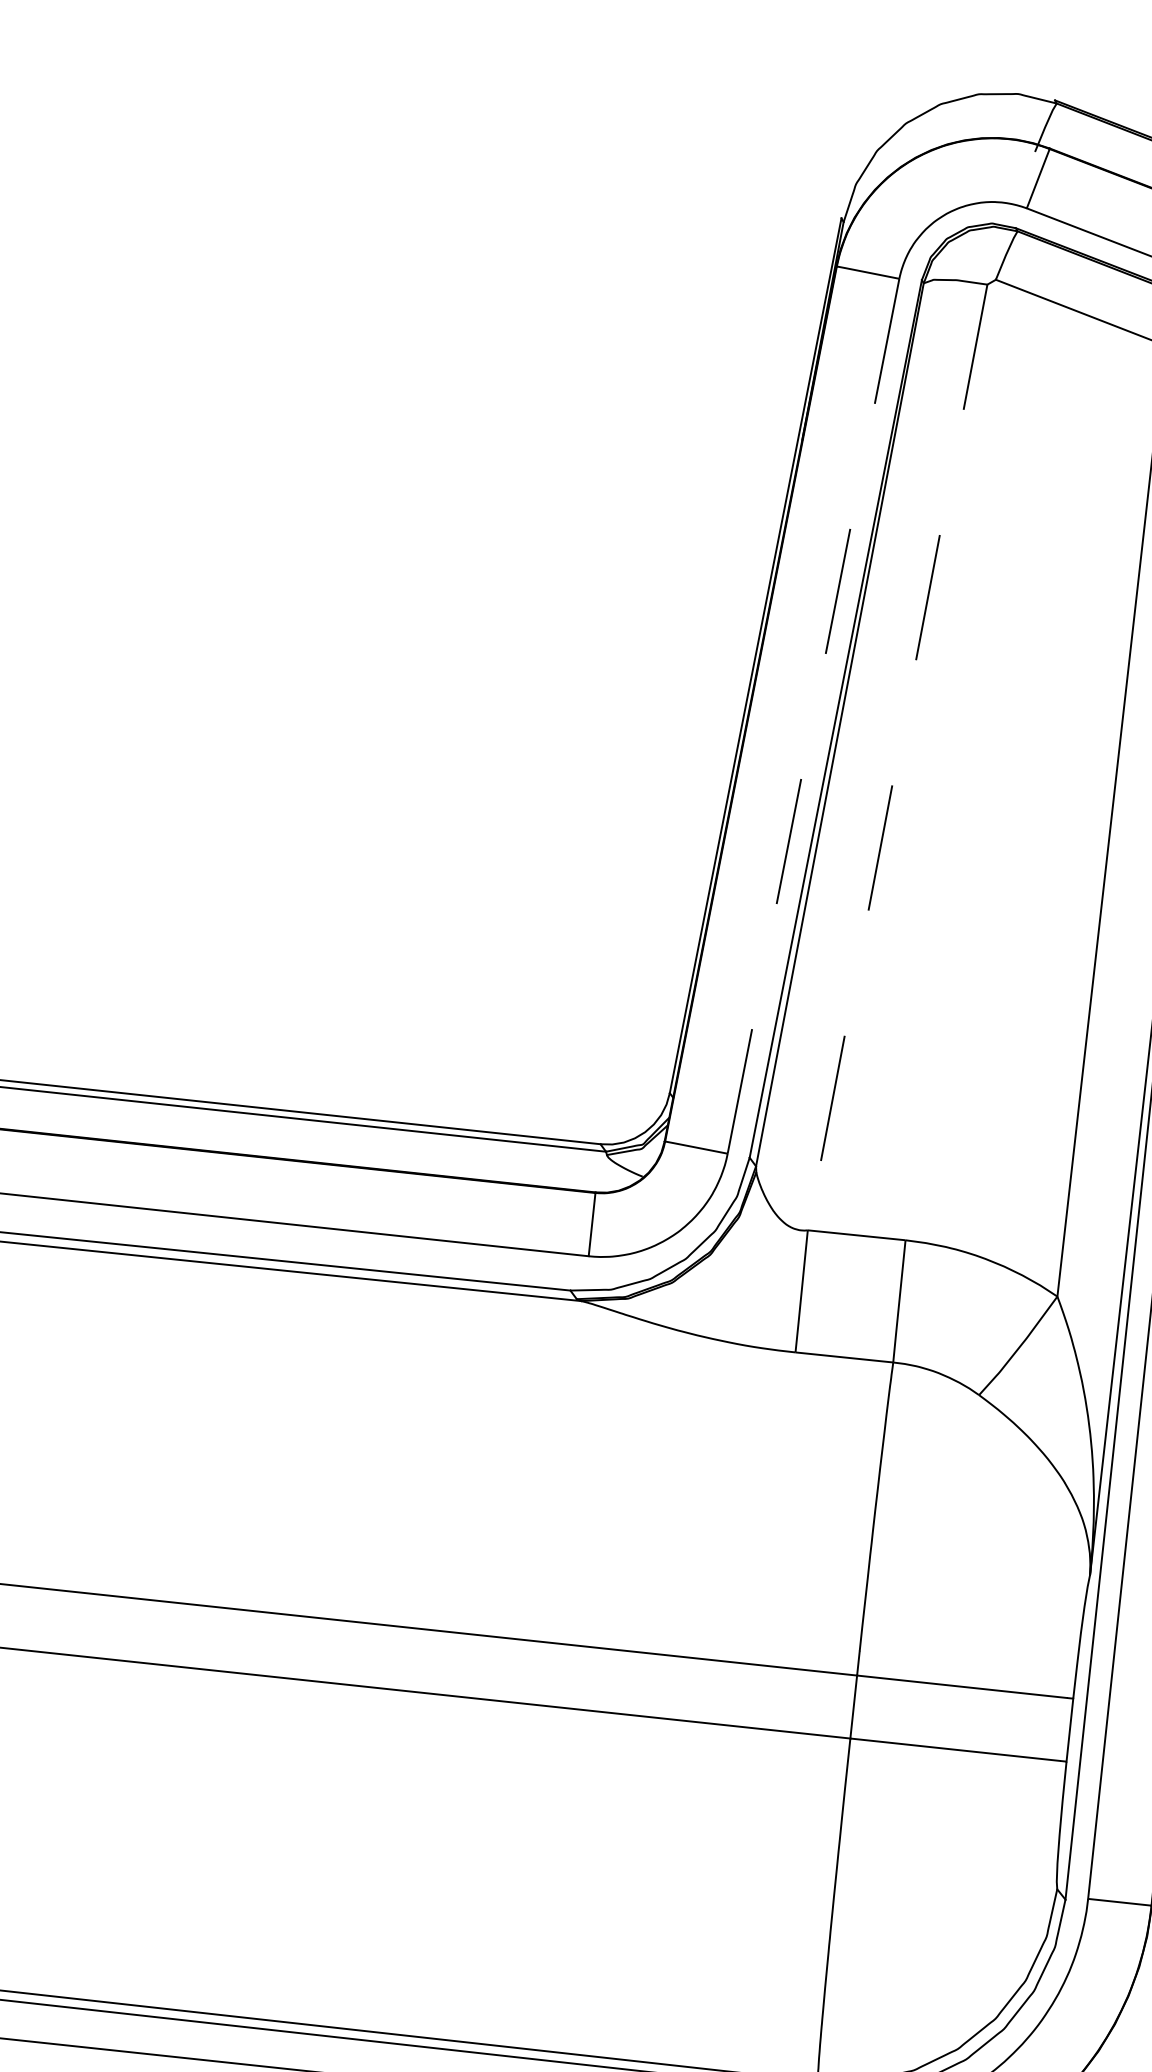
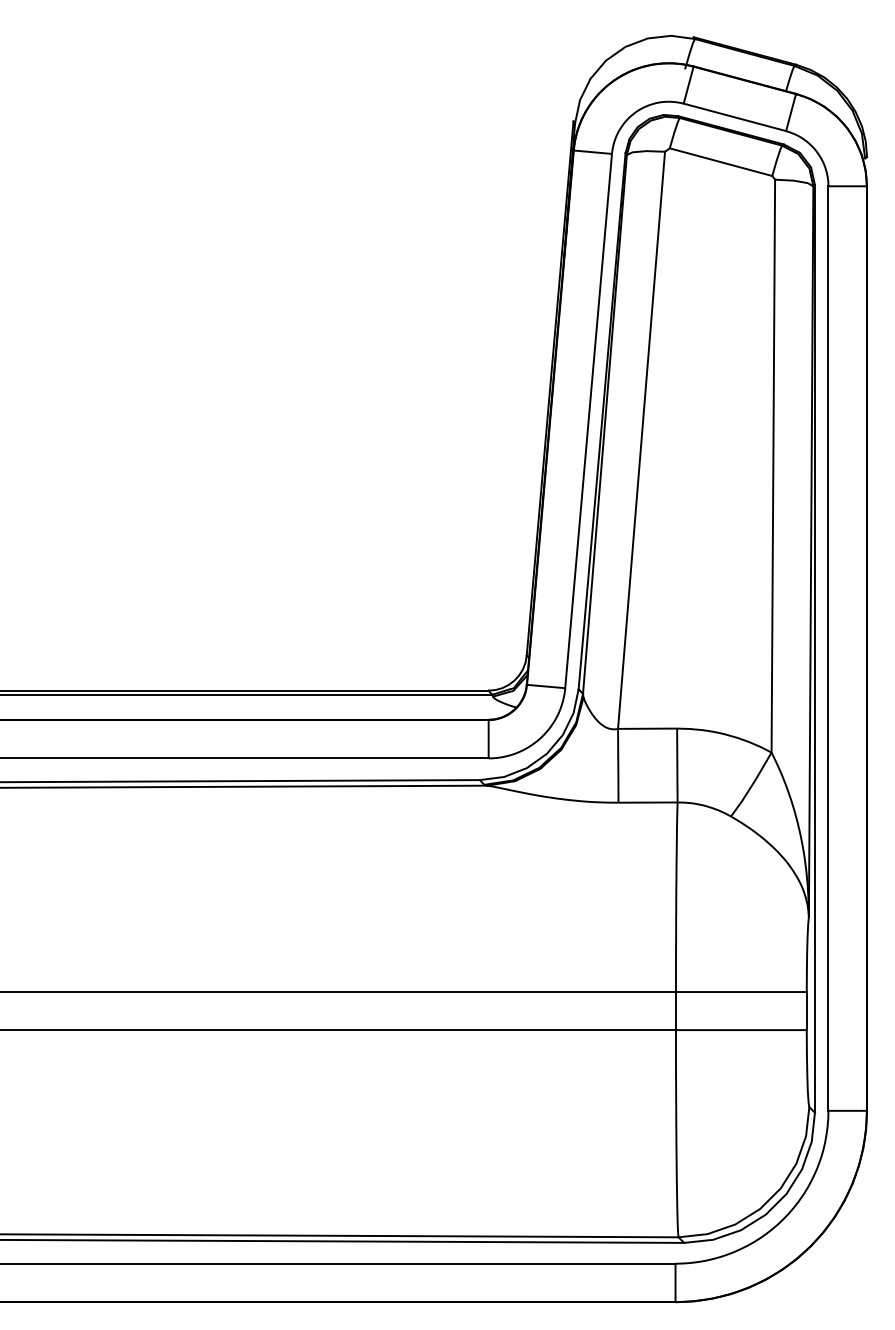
line: (813, 716) -> (588, 421), dashed -> solid
line: (897, 757) -> (641, 440), dashed -> solid

